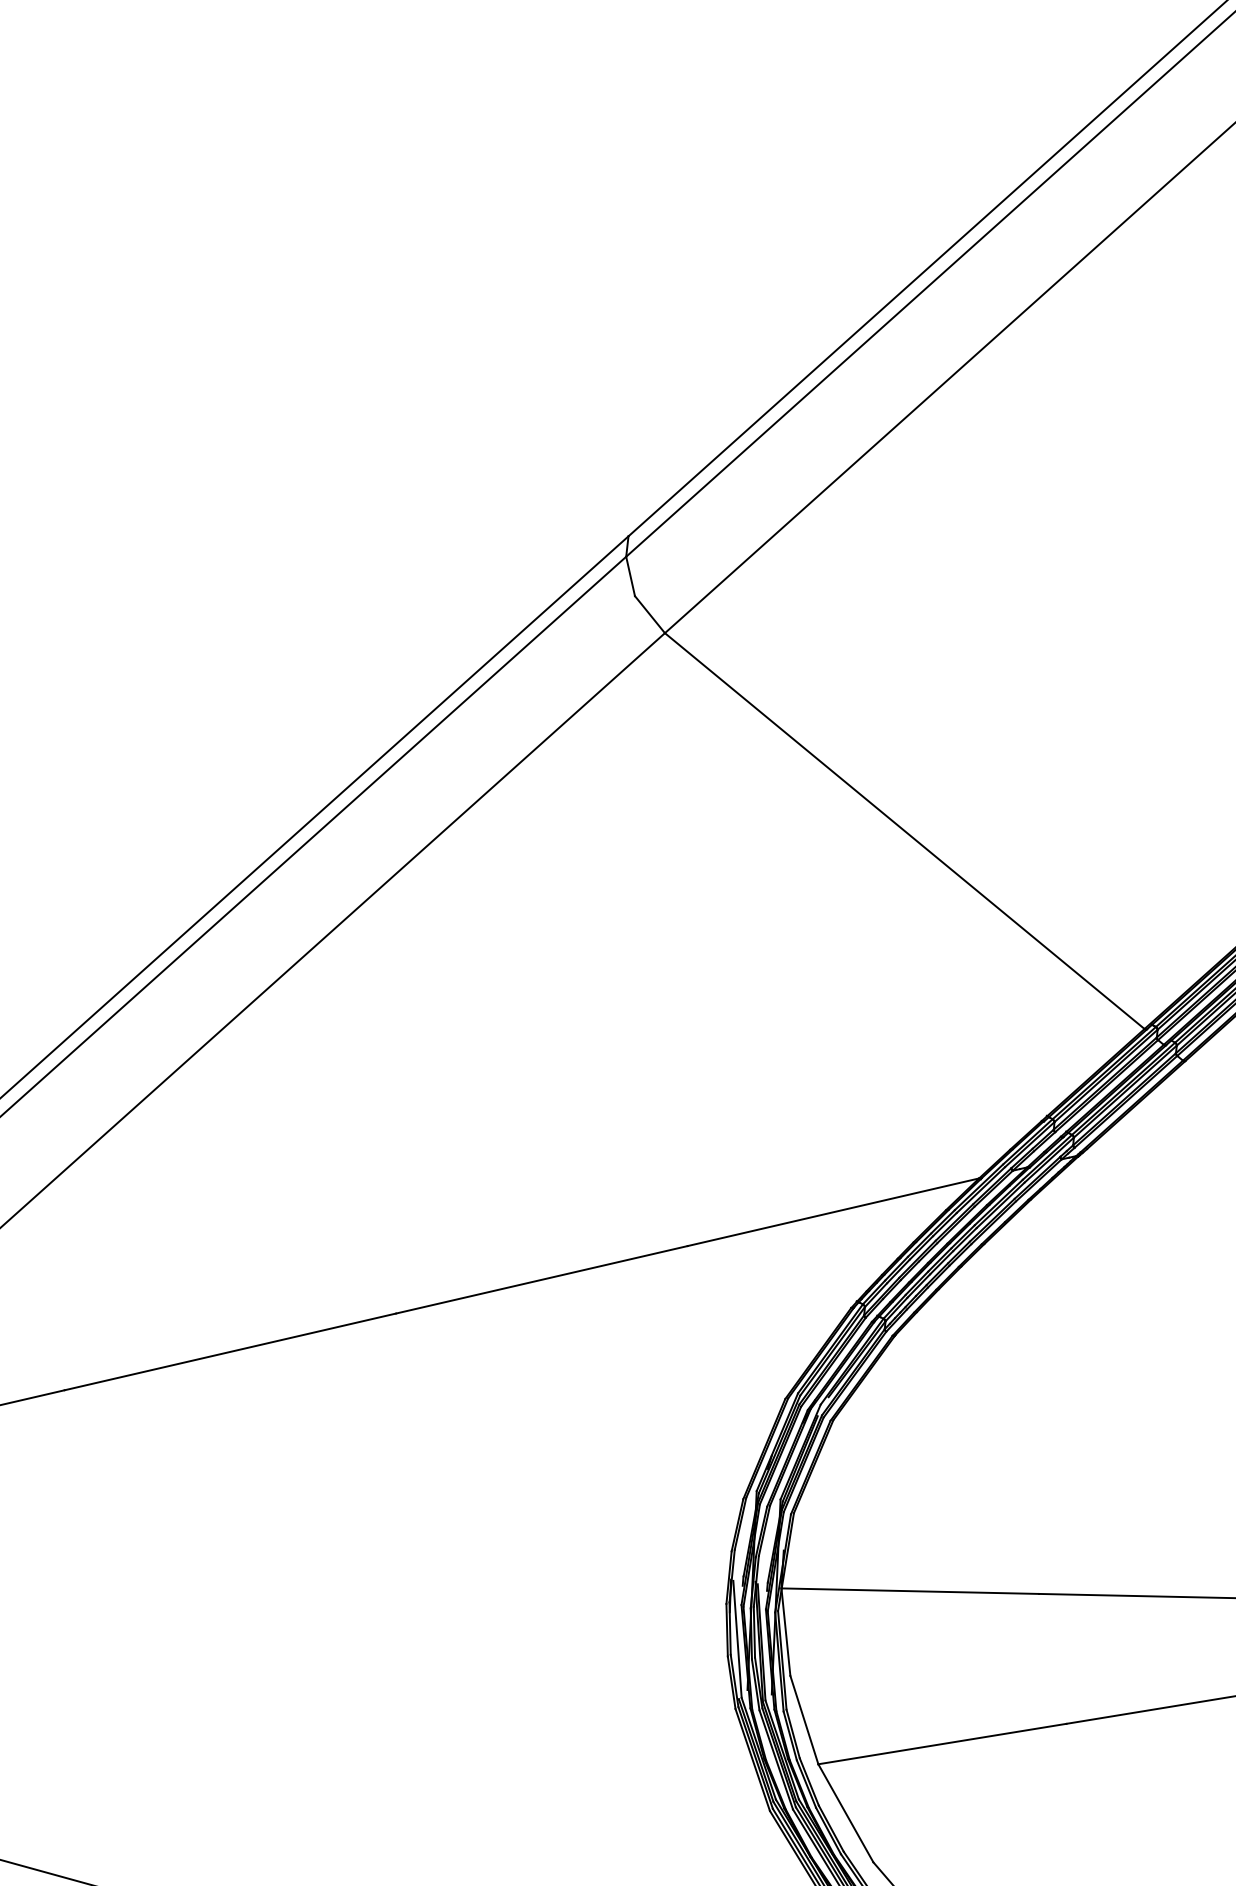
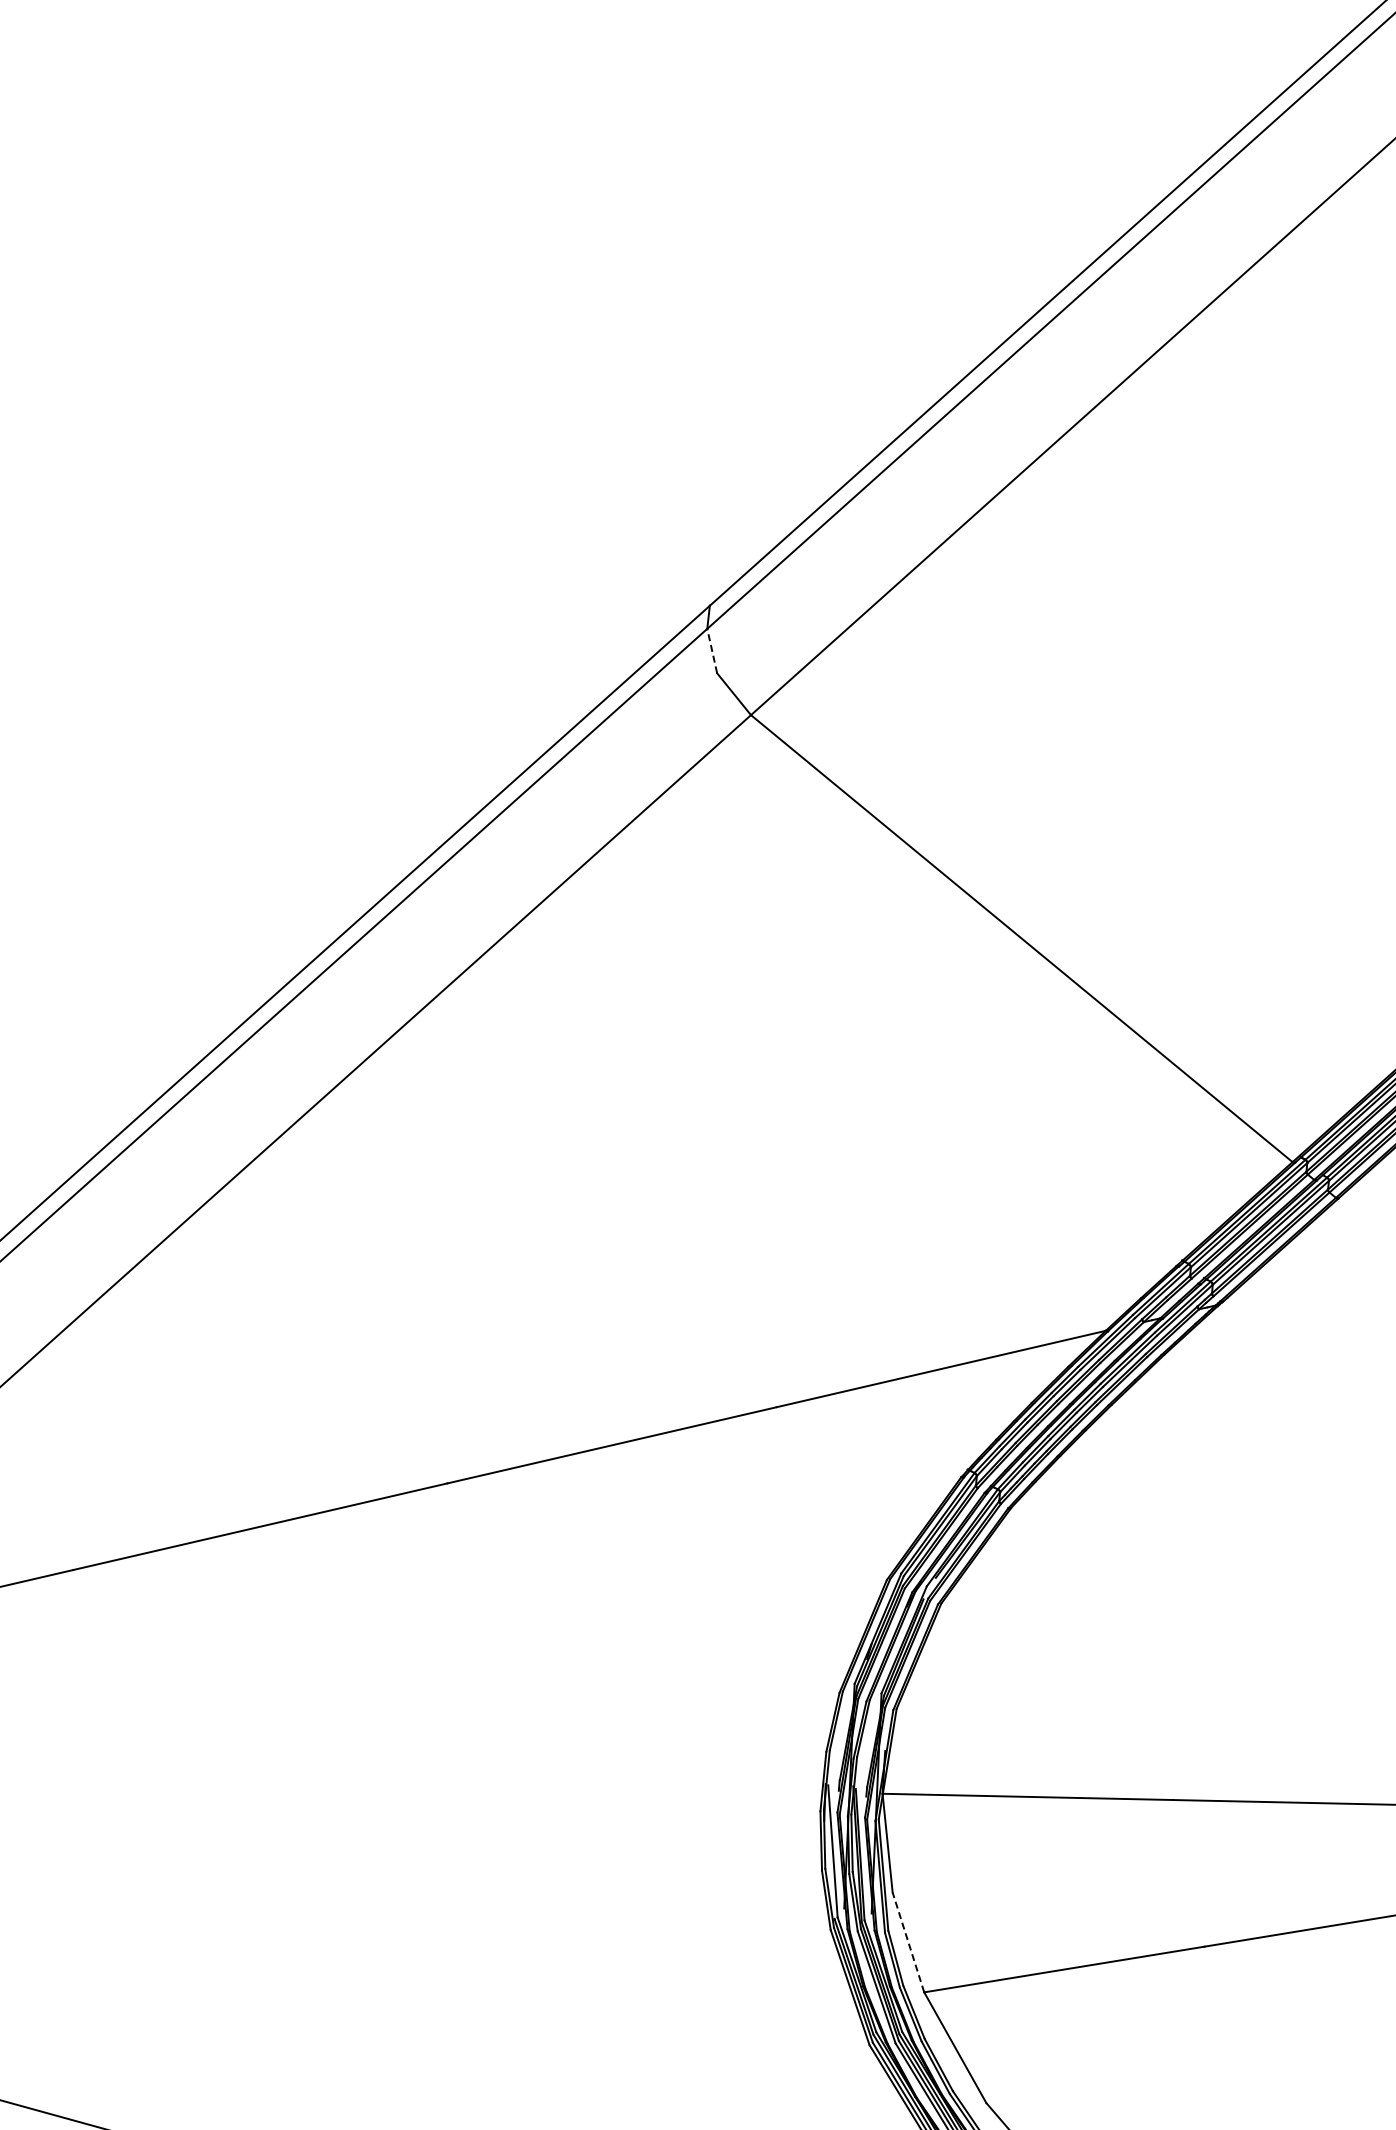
line: (630, 576) -> (712, 651), solid -> dashed
line: (804, 1719) -> (908, 1941), solid -> dashed

